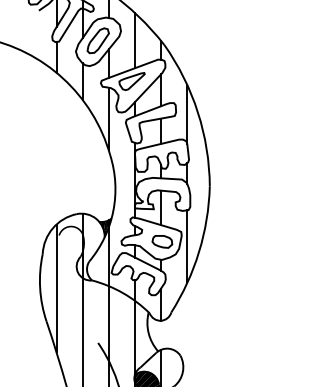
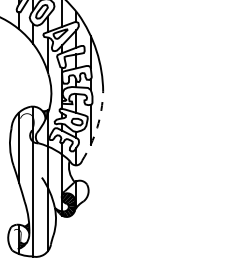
arc: (199, 251) -> (97, 127), solid -> dashed

